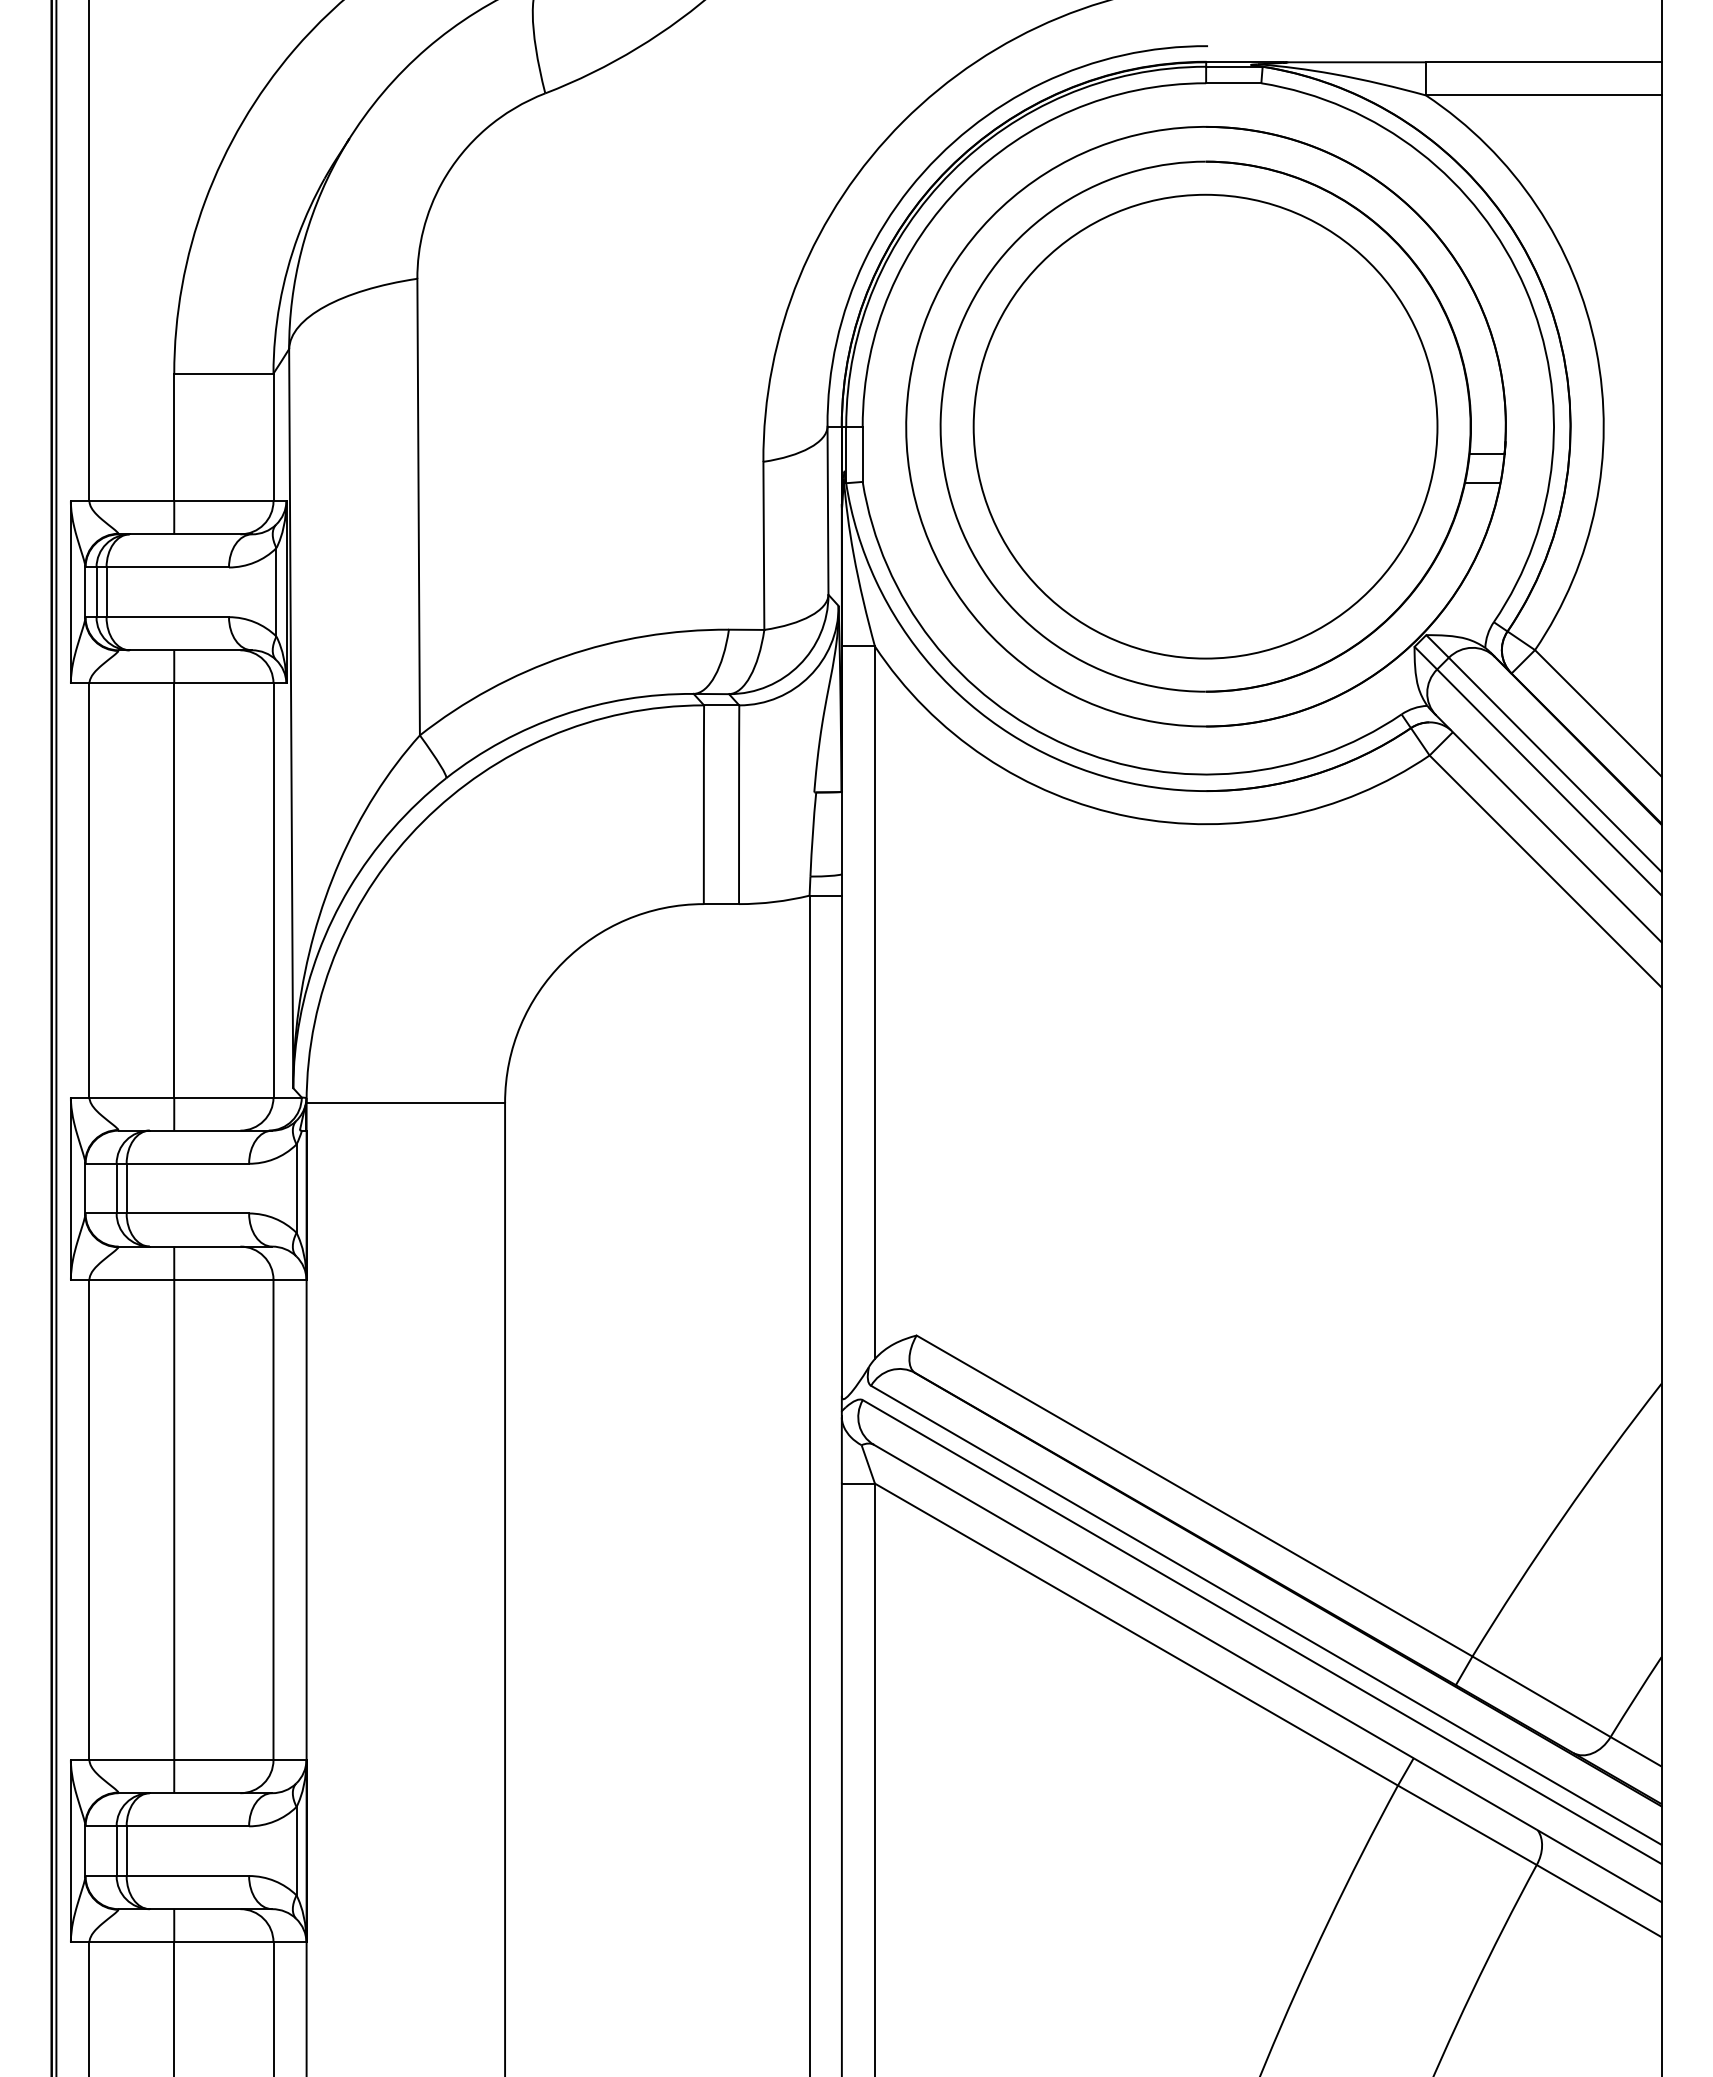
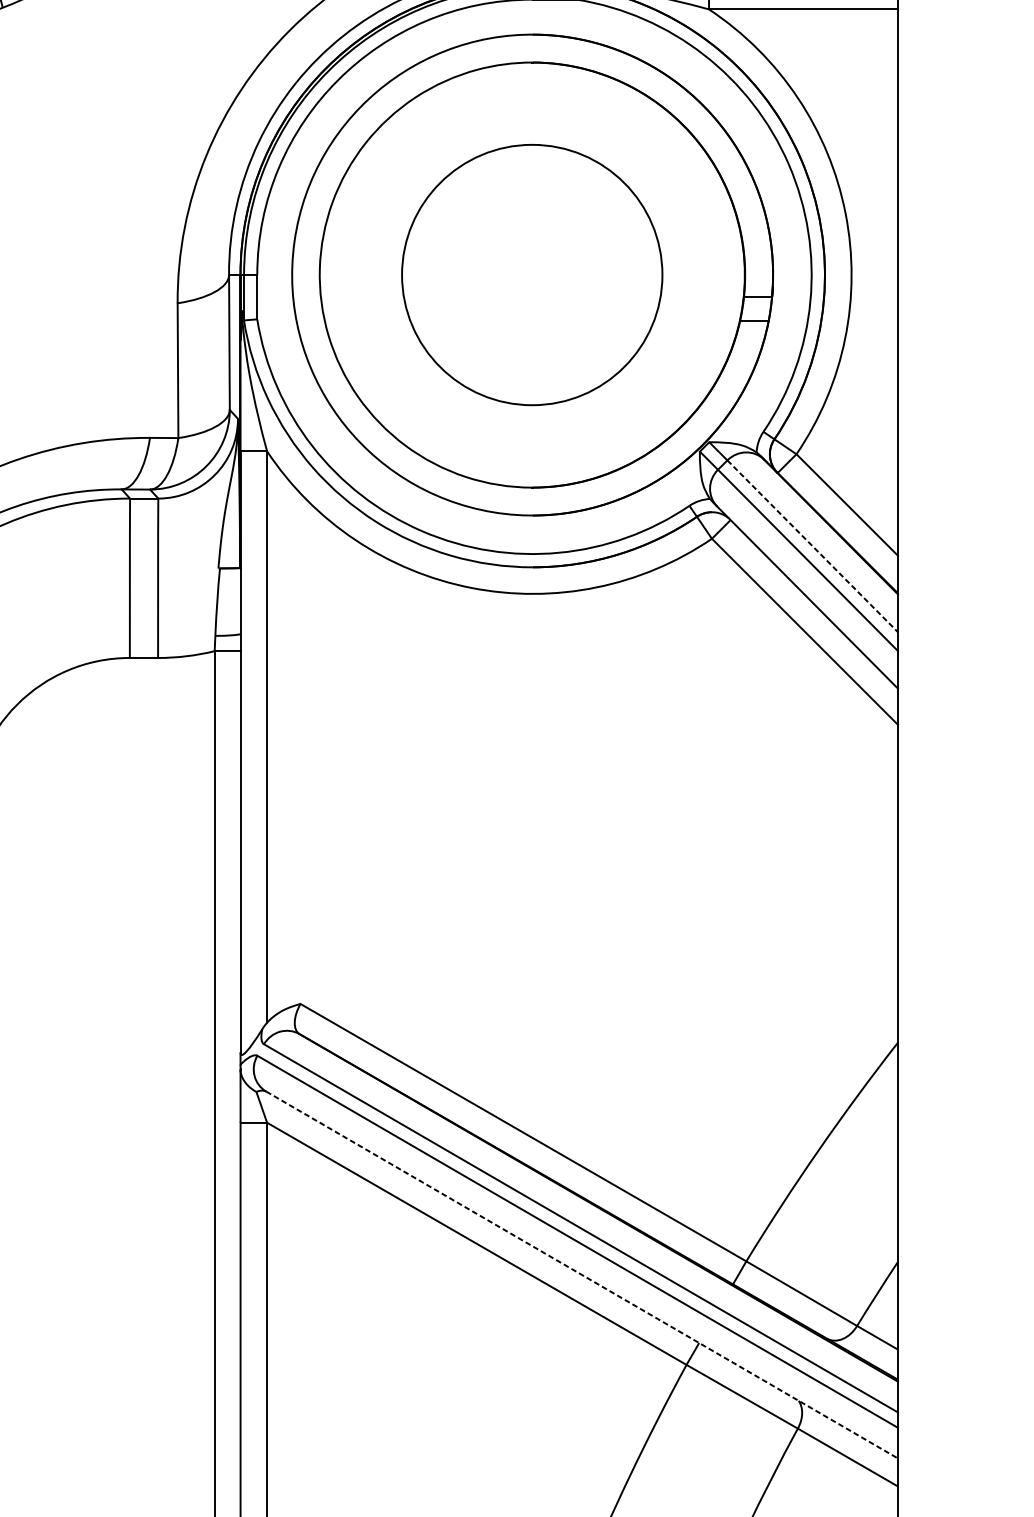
part: (1205, 426) -> (532, 274), size x0.7
line: (1555, 764) -> (812, 546), solid -> dashed
line: (1268, 1673) -> (582, 1275), solid -> dashed

